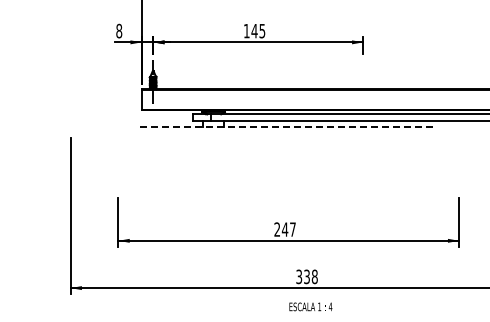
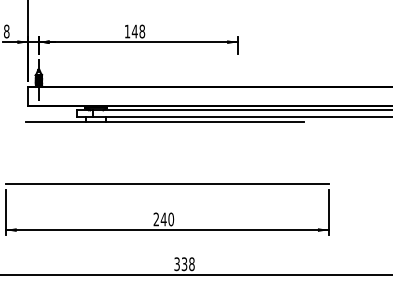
text: (262, 30) -> (142, 30), 145 -> 148
line: (286, 127) -> (165, 122), dashed -> solid
line: (288, 192) -> (166, 184), added
text: (292, 229) -> (170, 219), 247 -> 240

